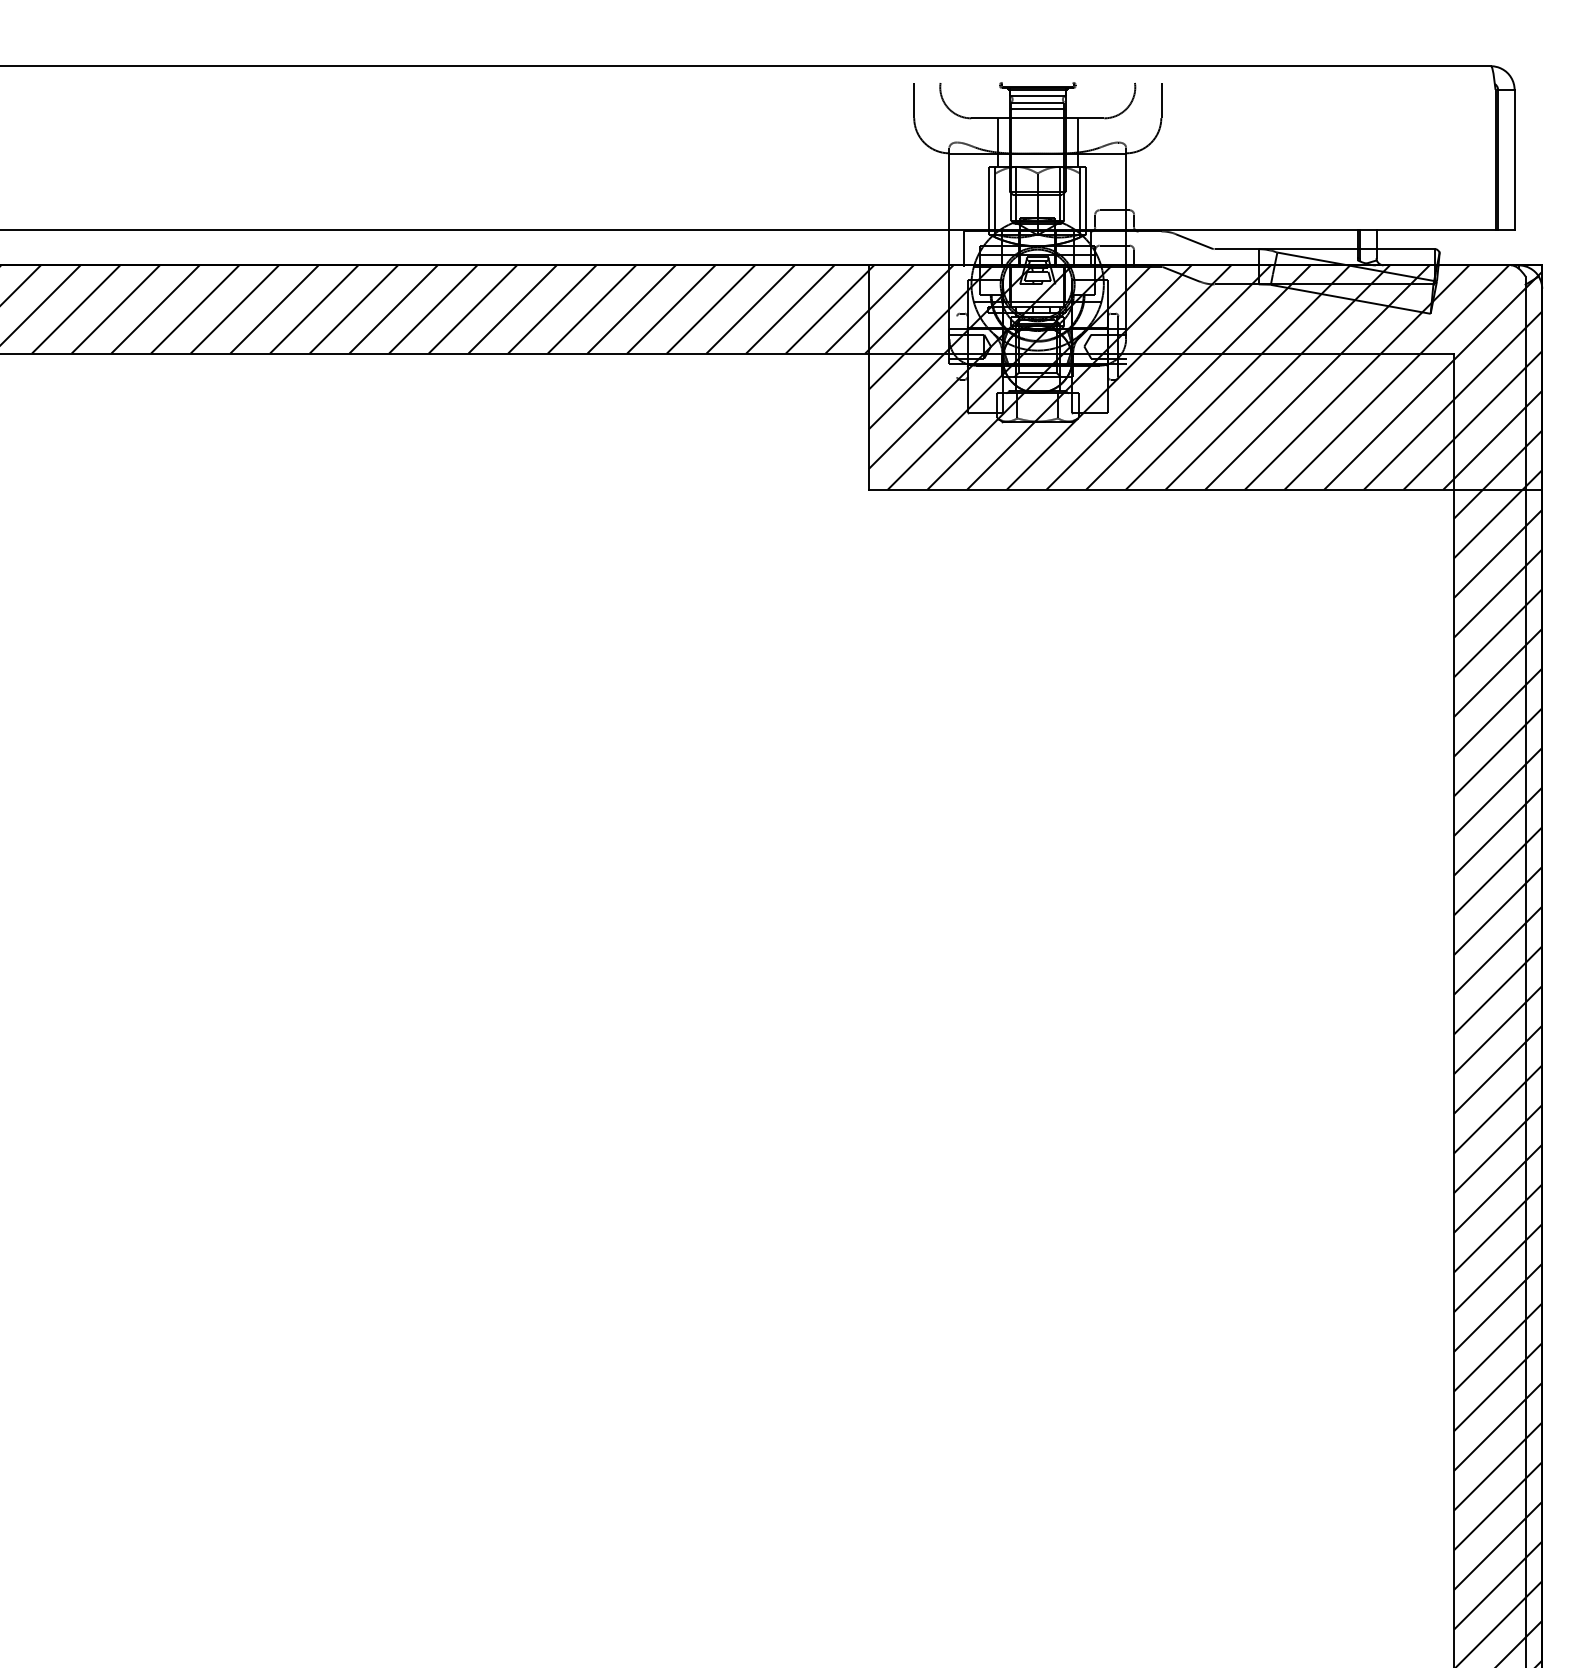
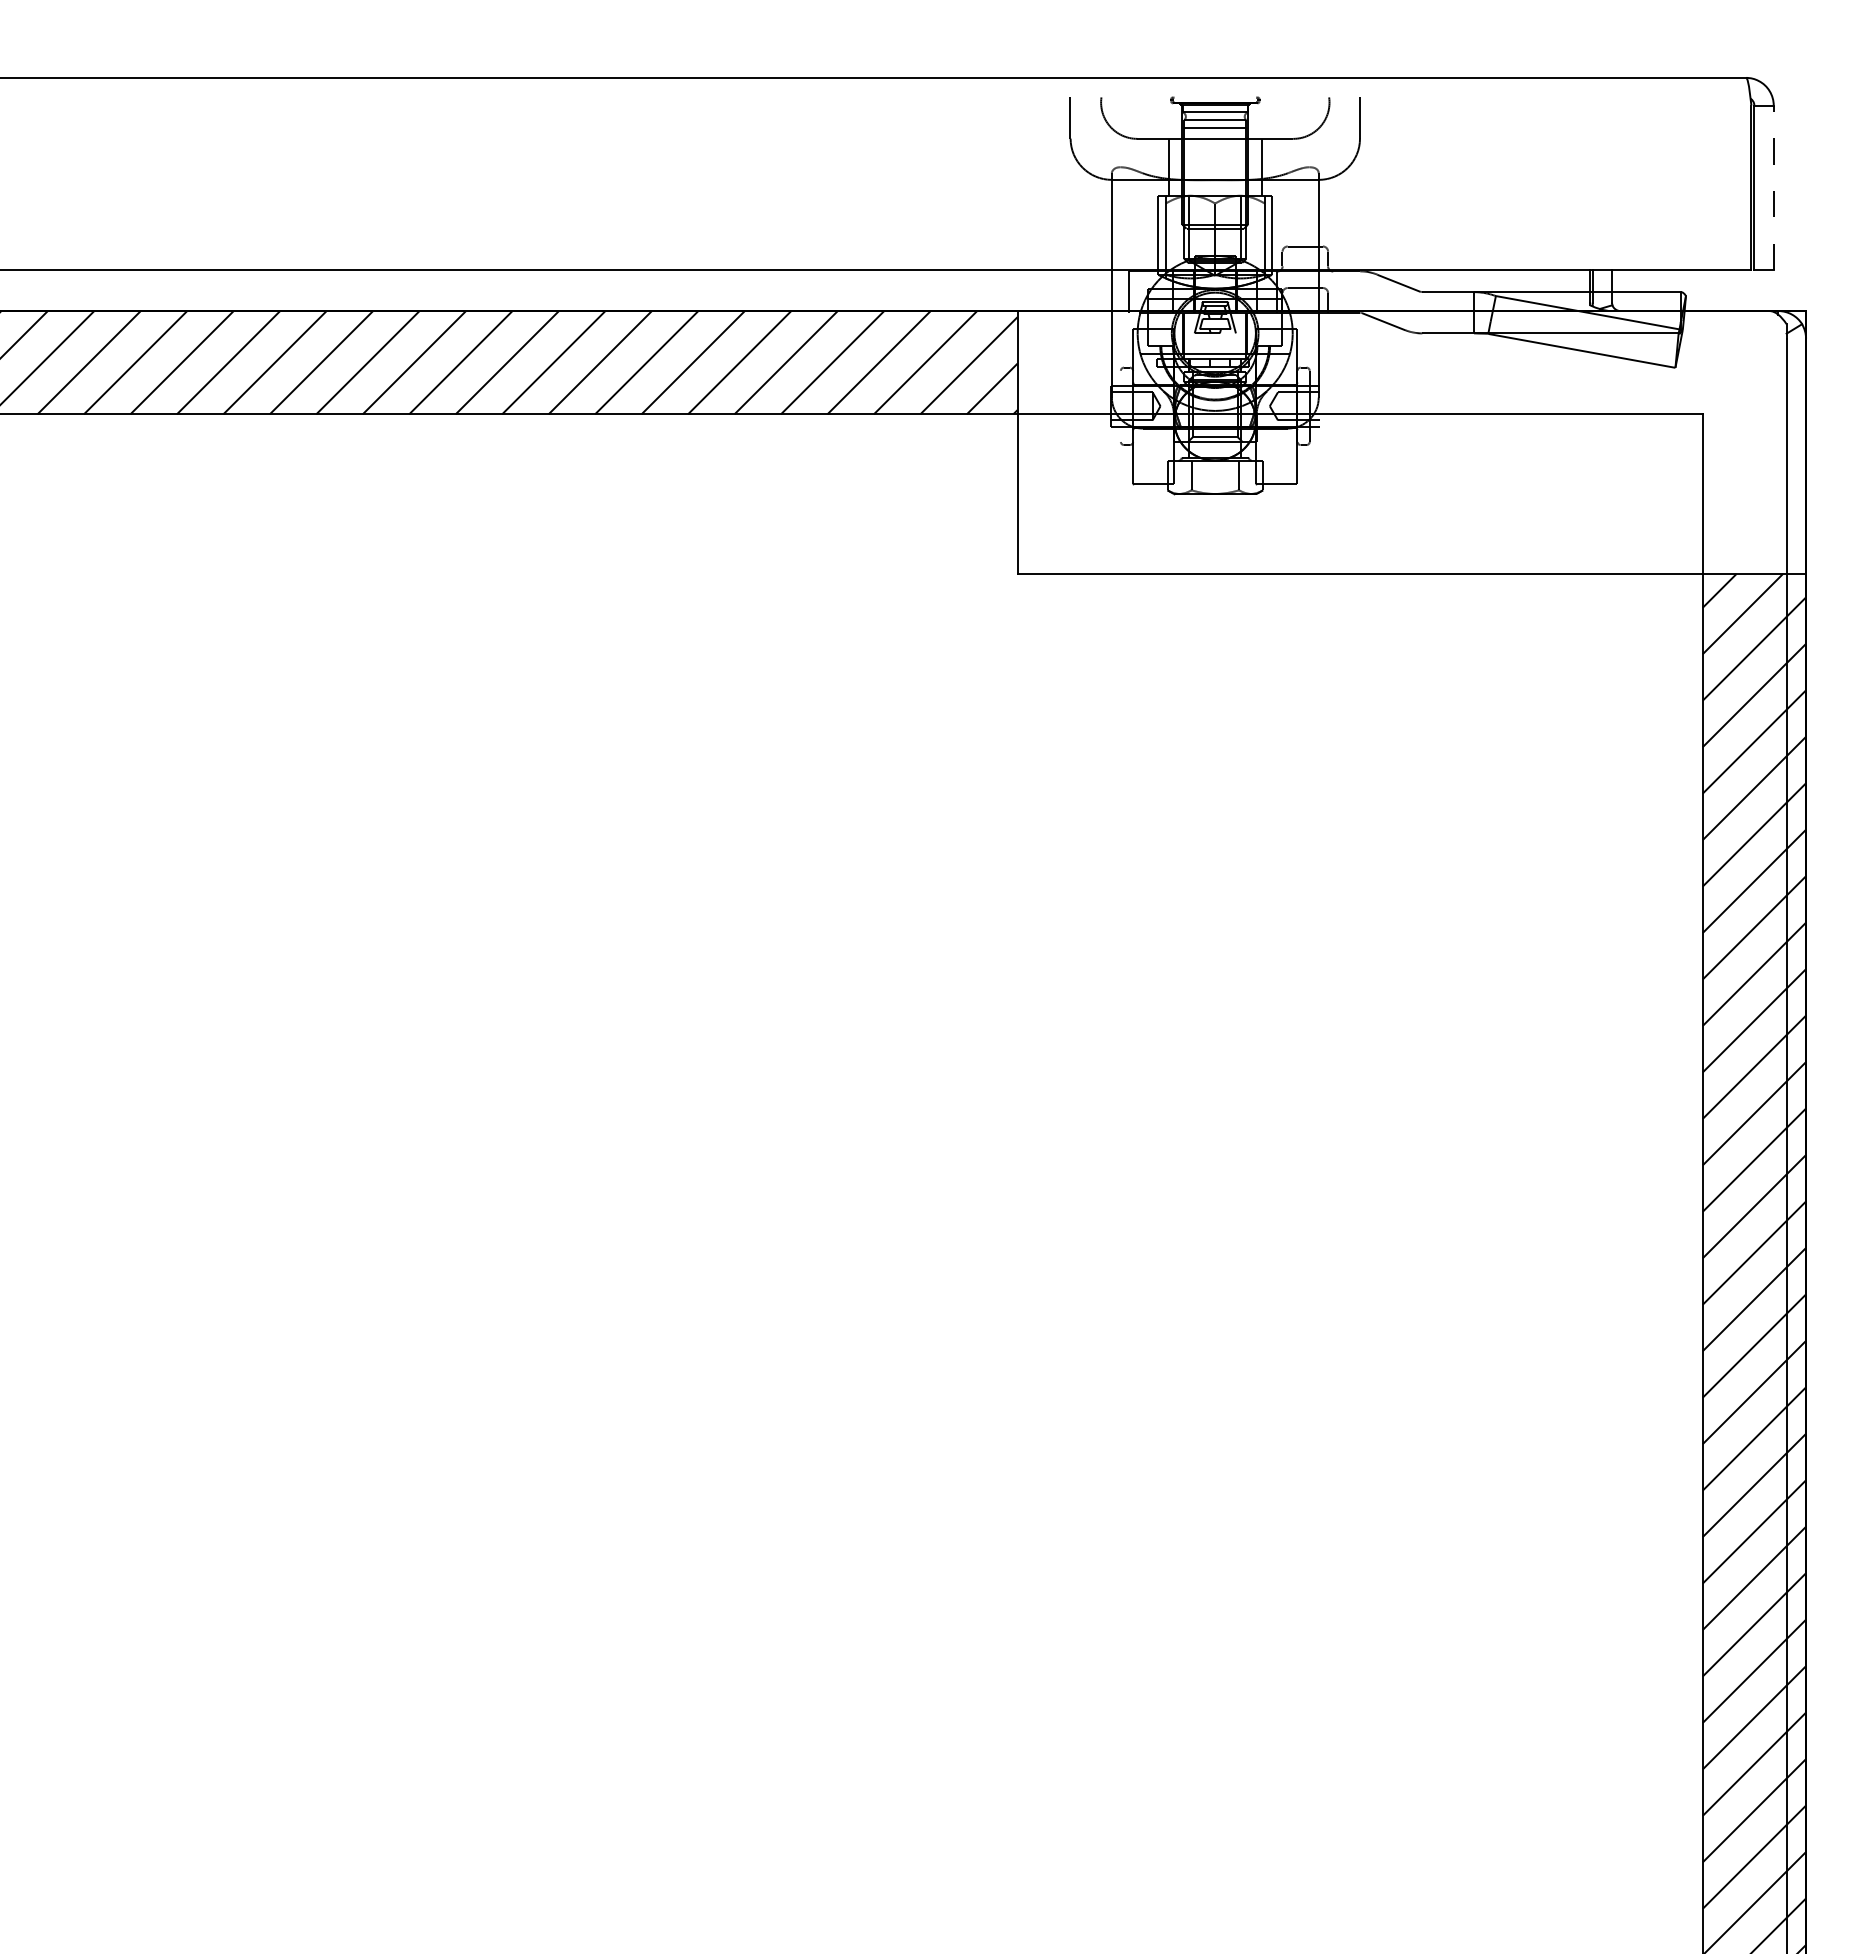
line: (1514, 159) -> (1773, 187), solid -> dashed
hatch: (1205, 377) -> (1411, 442), removed

